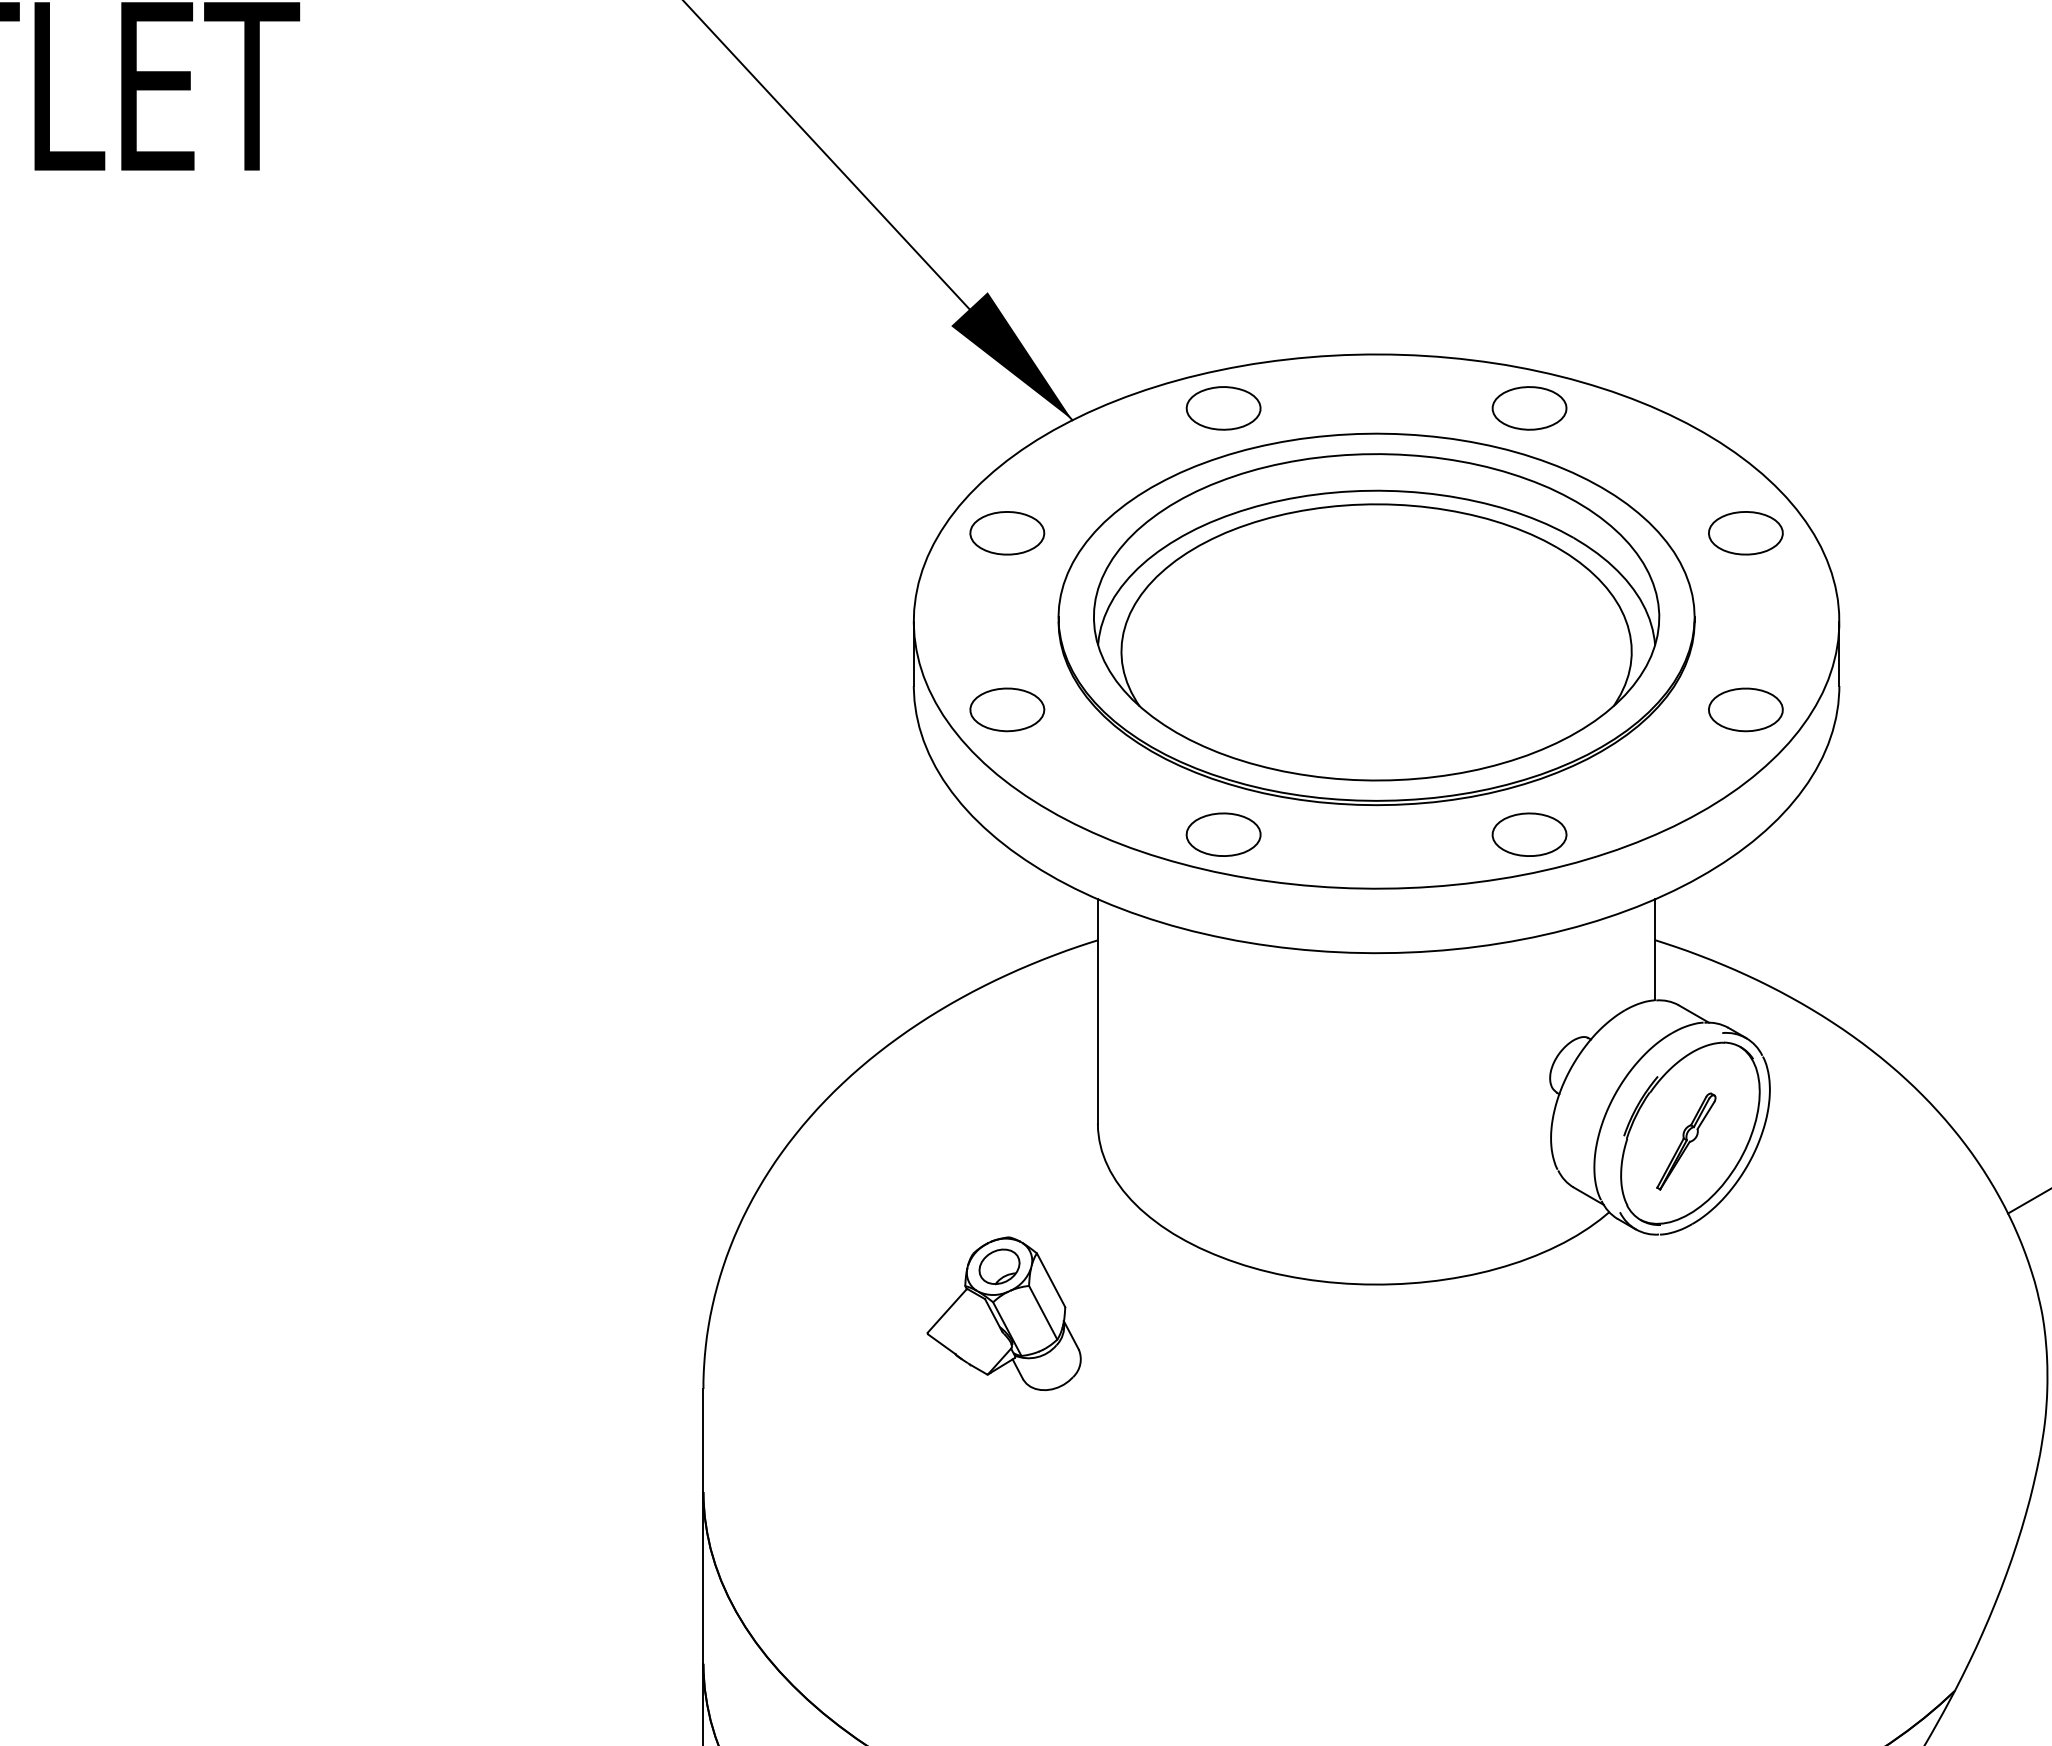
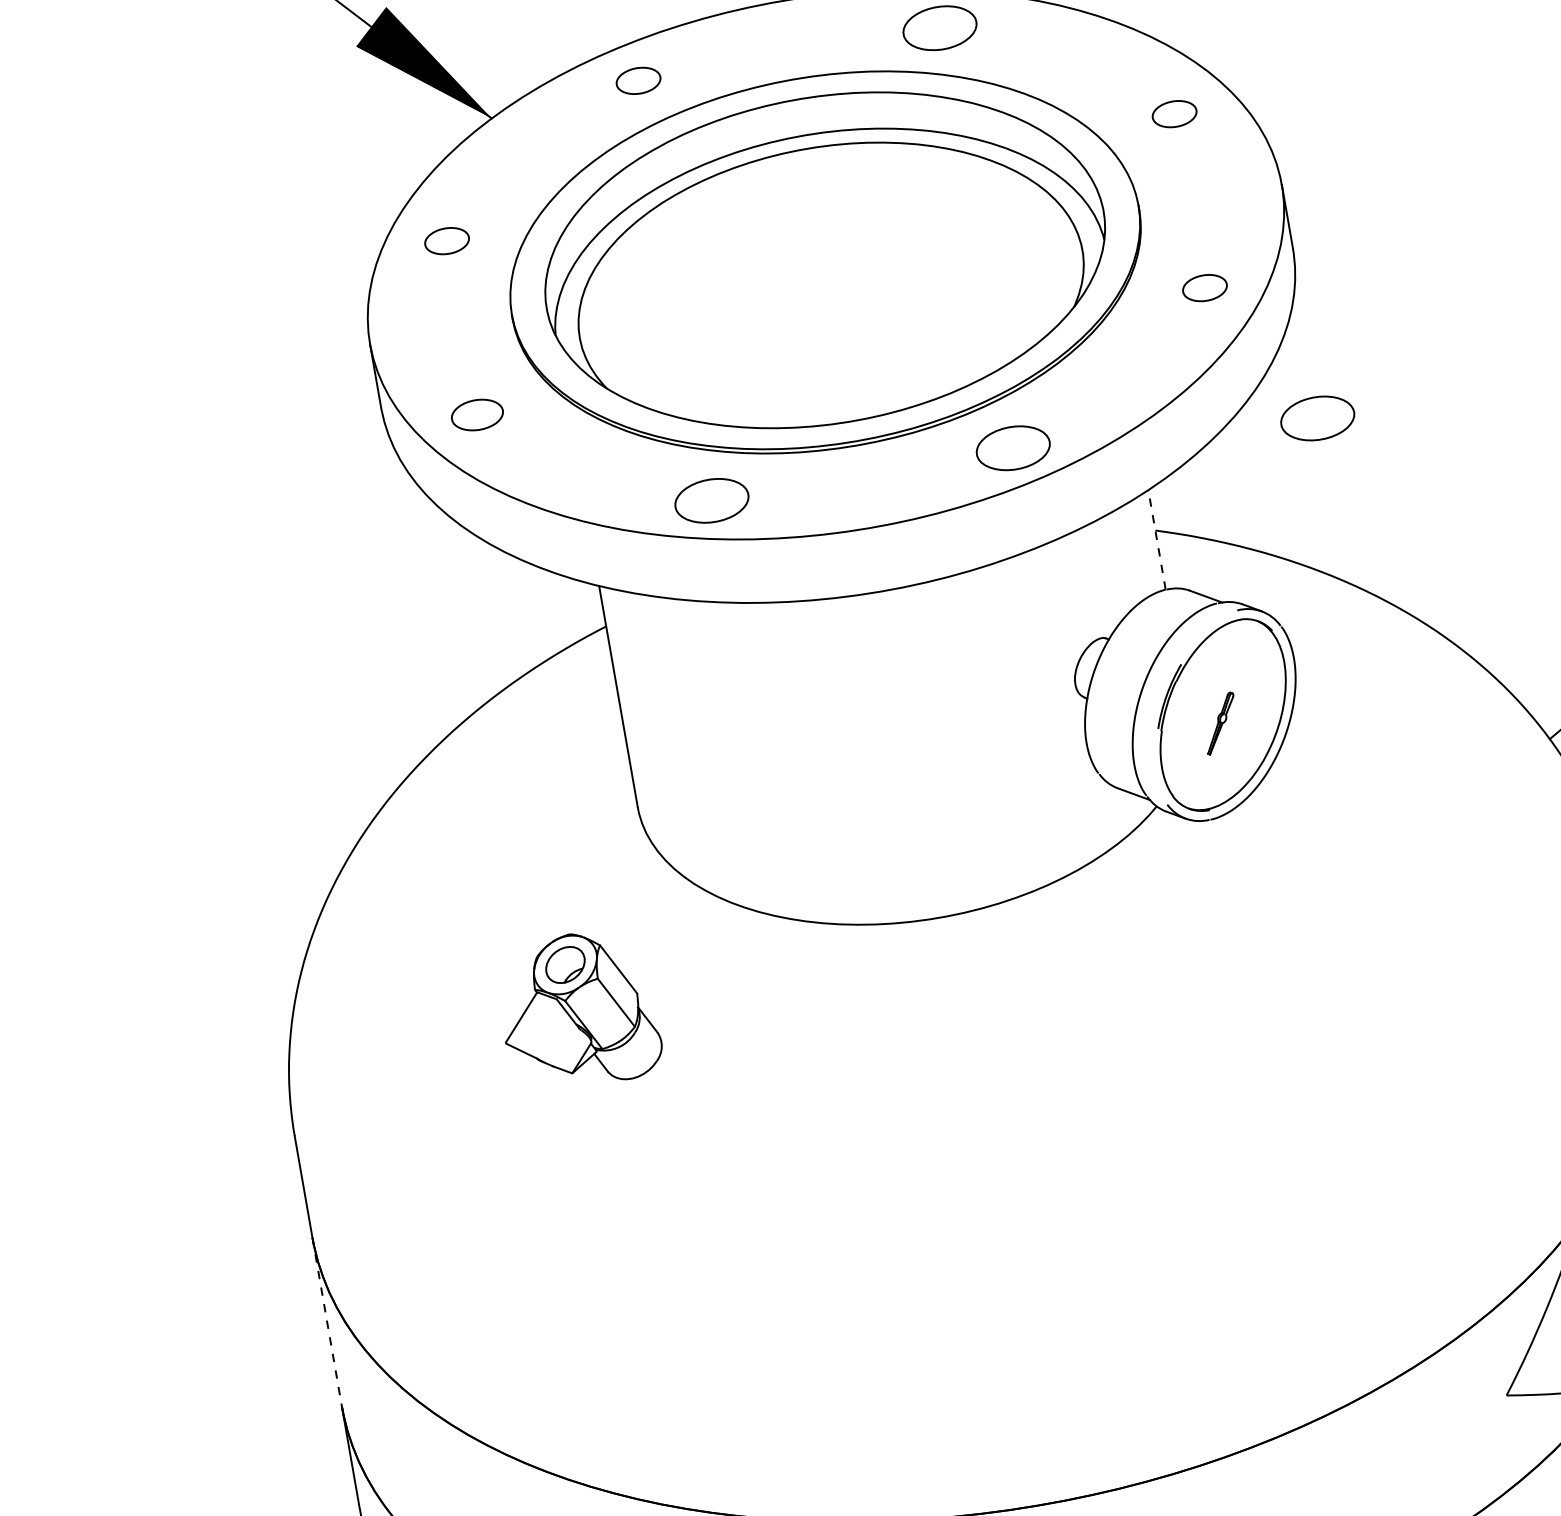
part: (1223, 408) -> (638, 80), size x0.6
part: (1007, 533) -> (447, 241), size x0.6
part: (1745, 533) -> (1174, 114), size x0.6
part: (1007, 709) -> (477, 414), size x0.7
part: (1745, 709) -> (1204, 287), size x0.6
part: (1834, 857) -> (1317, 418), added
line: (1655, 949) -> (1157, 539), solid -> dashed
part: (1686, 1141) -> (1220, 723), size x0.6
line: (703, 1577) -> (327, 1321), solid -> dashed

